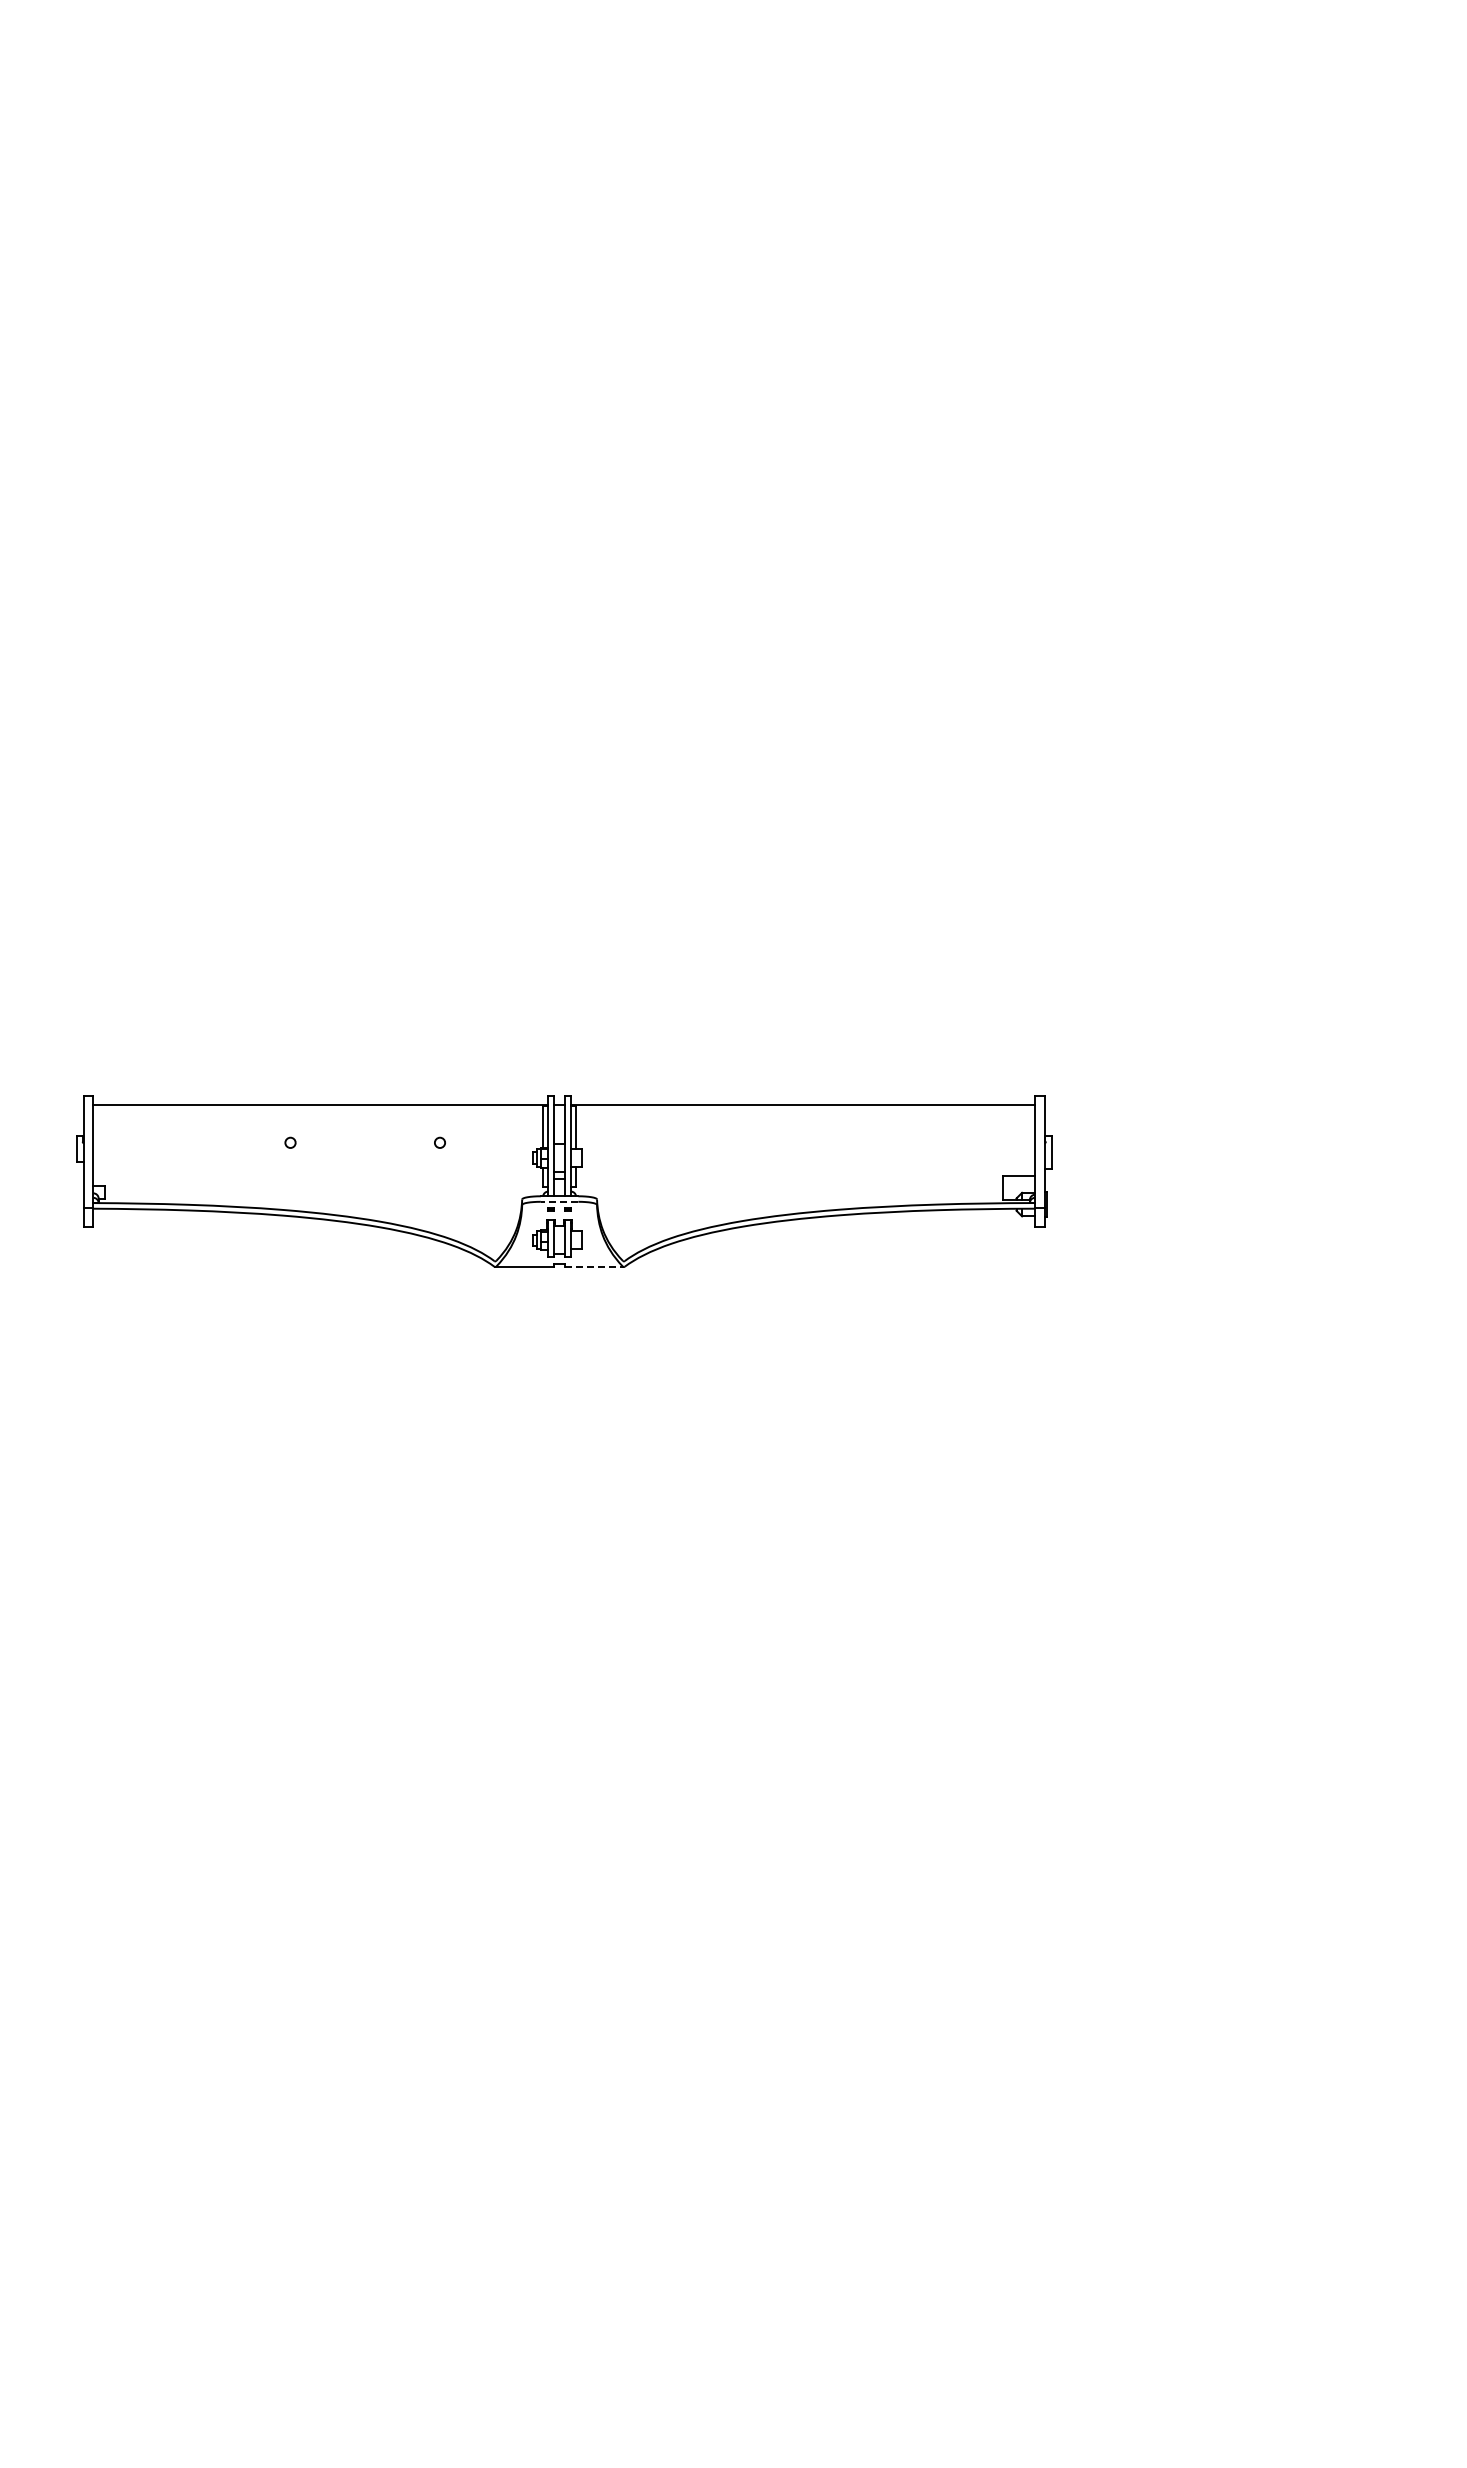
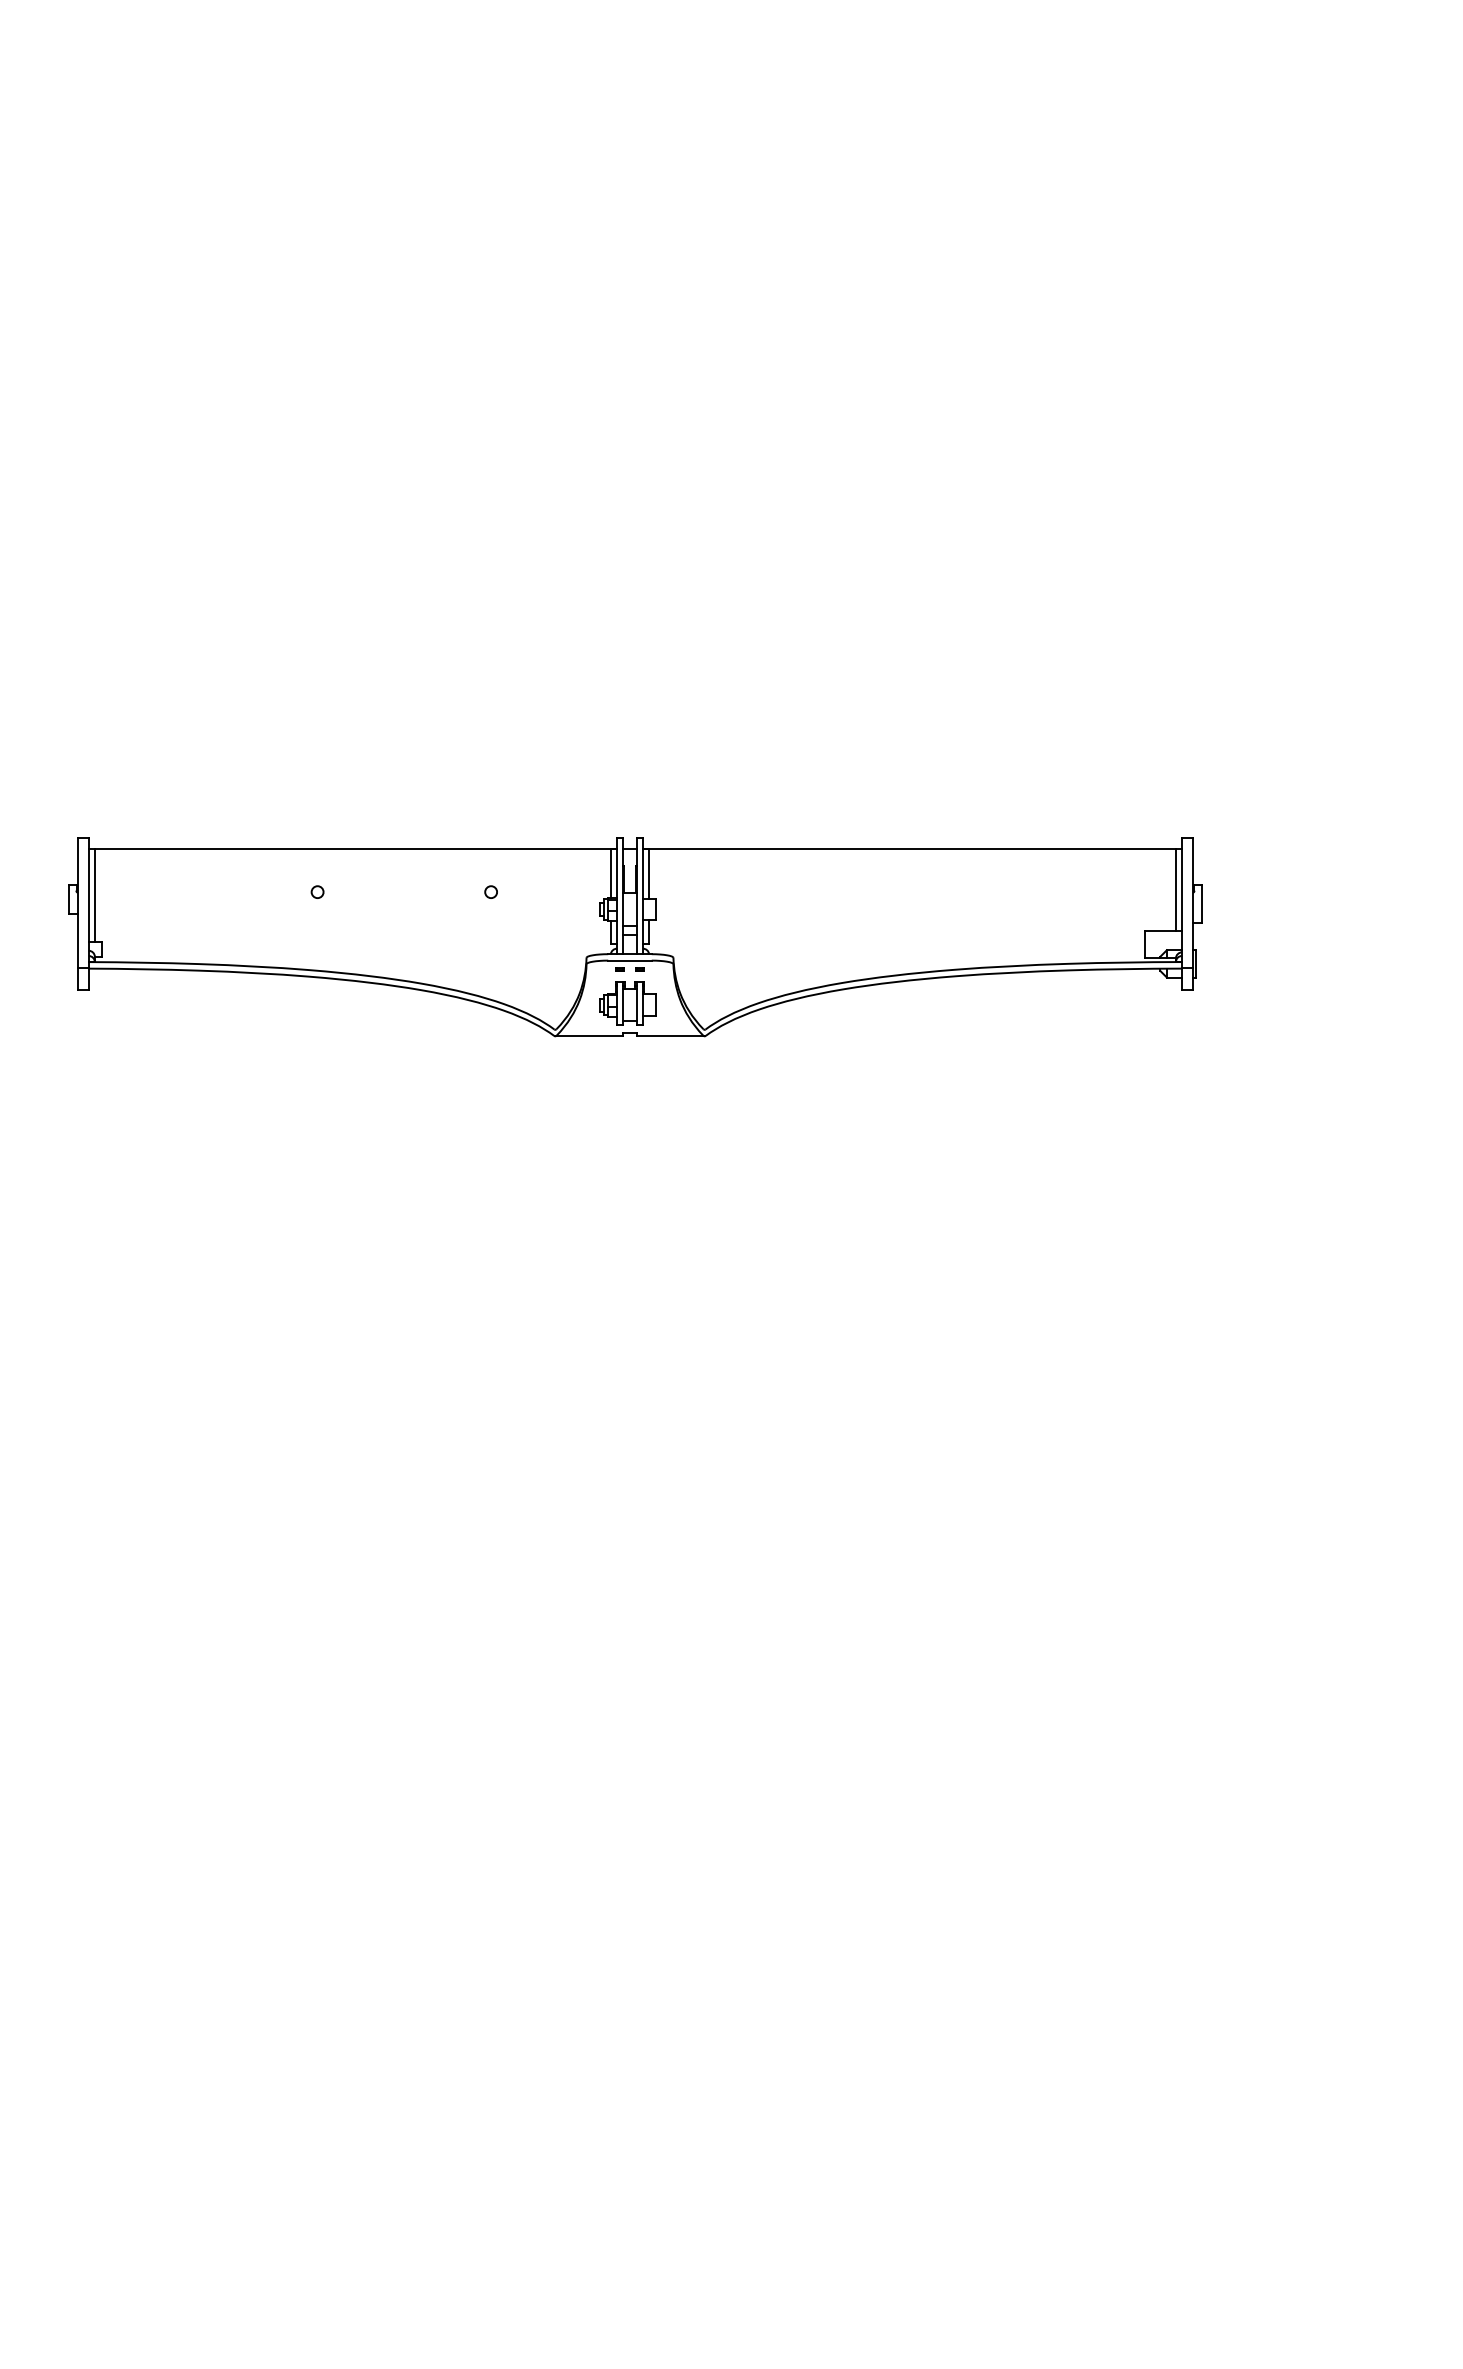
line: (1029, 1140) -> (1175, 889), added
line: (98, 1145) -> (94, 895), added
line: (559, 1201) -> (629, 960), dashed -> solid
line: (595, 1267) -> (671, 1036), dashed -> solid

